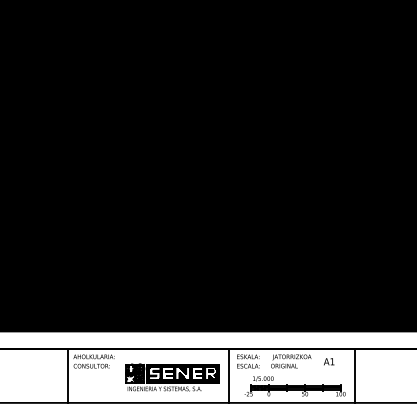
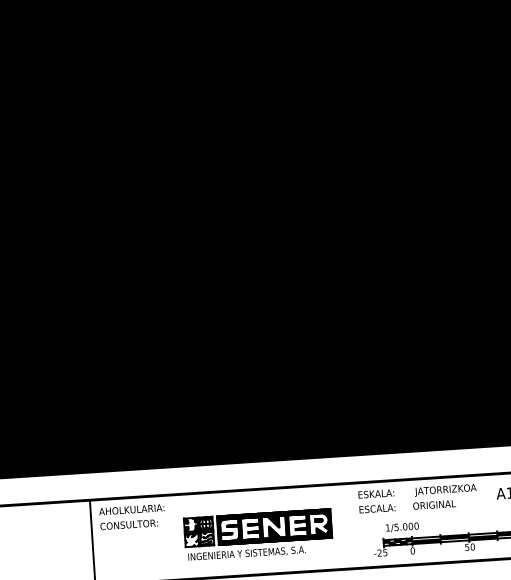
line: (229, 375) -> (348, 525), removed

